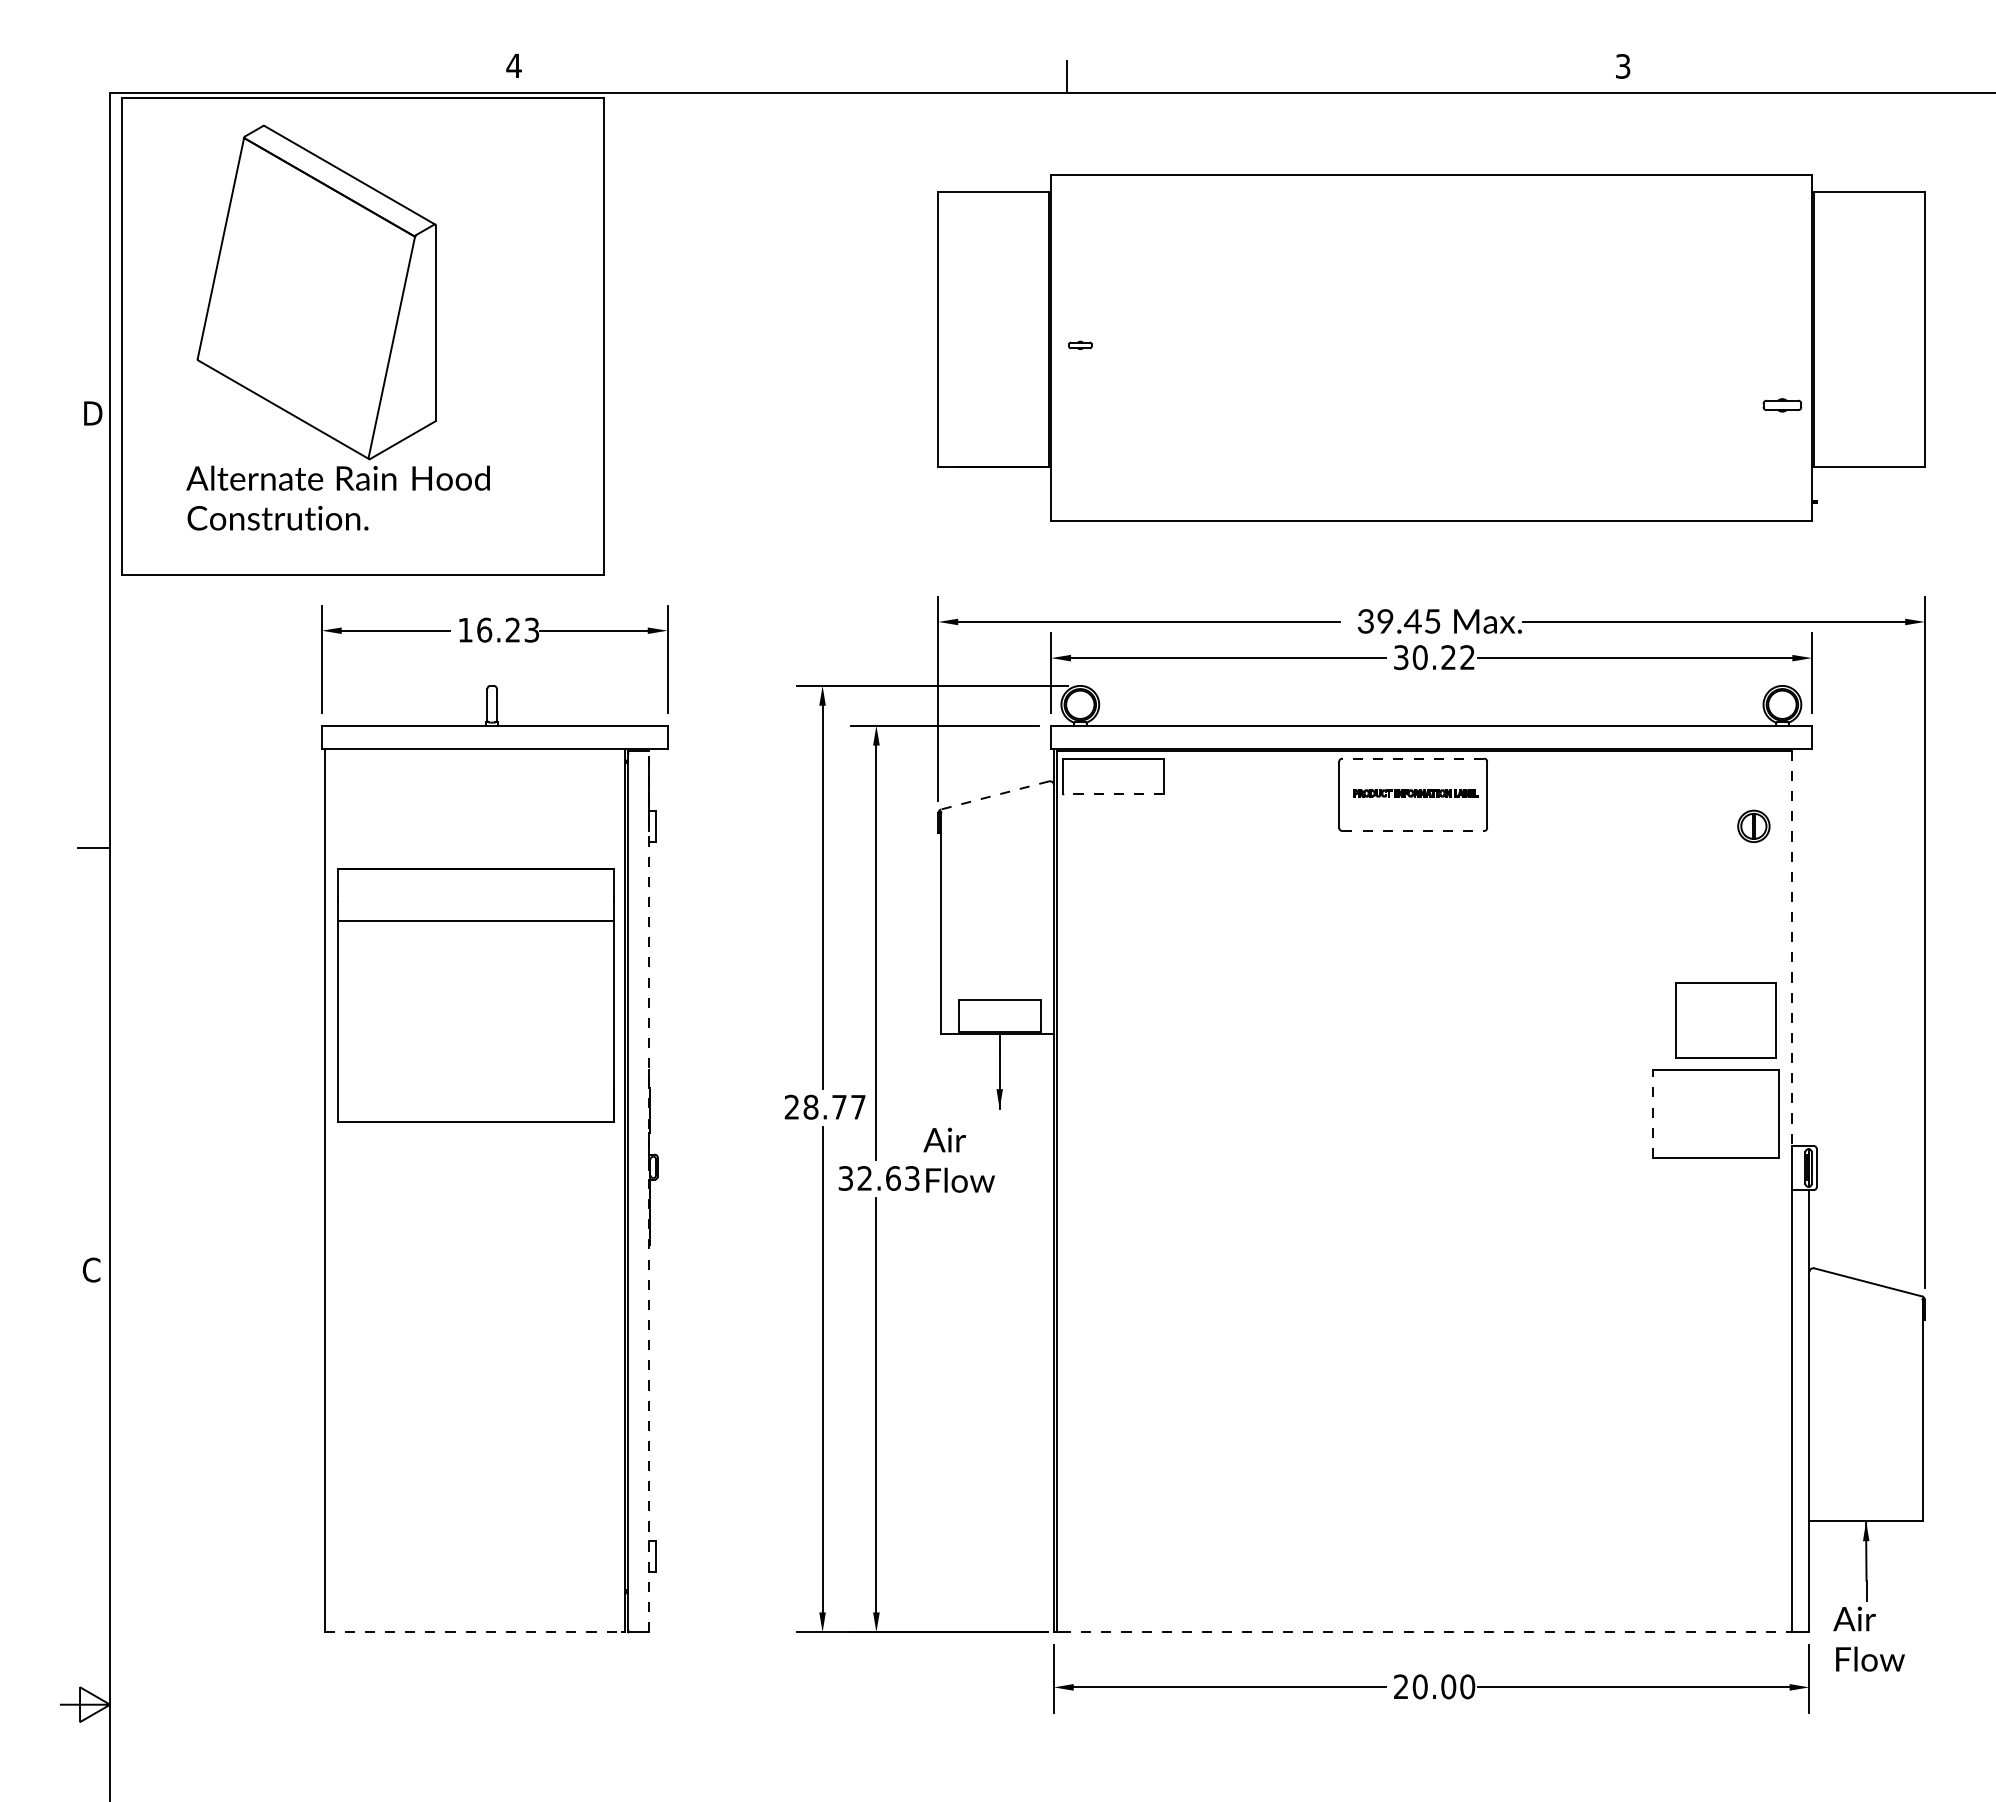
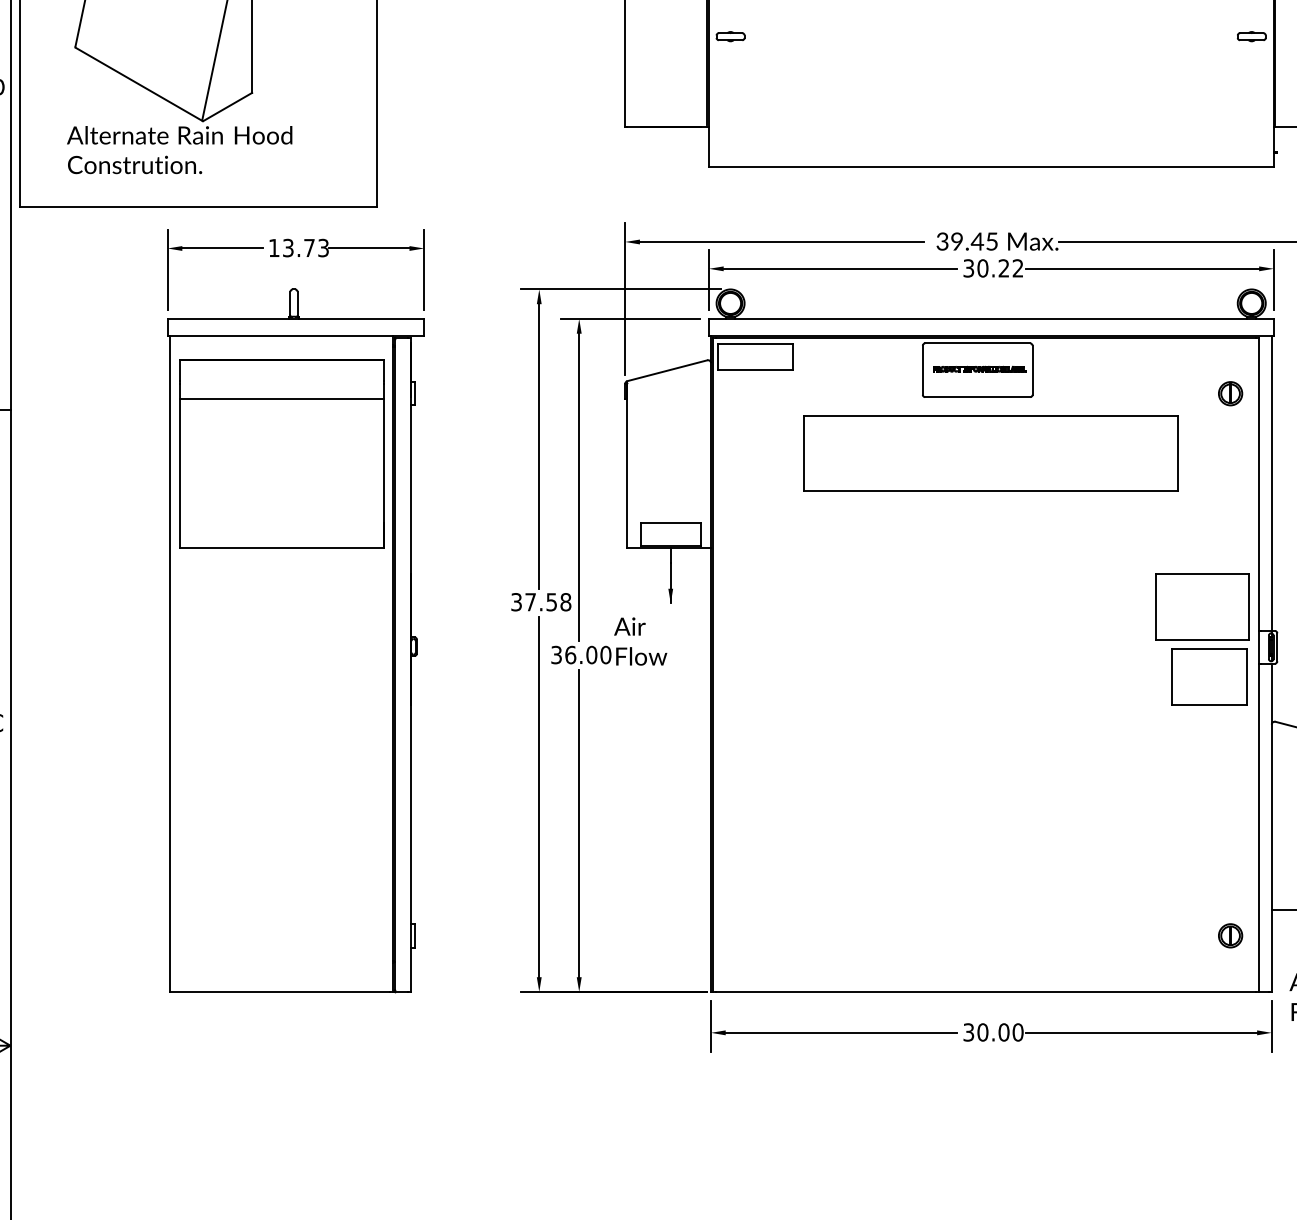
part: (1080, 345) -> (730, 36), size x1.67
part: (1782, 405) -> (1251, 36), moved
text: (498, 629) -> (298, 247), 16.23 -> 13.73
line: (1413, 758) -> (977, 343), dashed -> solid
line: (1113, 794) -> (755, 370), dashed -> solid
line: (995, 795) -> (667, 370), dashed -> solid
line: (1413, 831) -> (977, 397), dashed -> solid
part: (1431, 906) -> (991, 453), added
line: (1809, 947) -> (1271, 483), added
line: (1791, 948) -> (1258, 484), dashed -> solid
part: (475, 995) -> (281, 453), moved
part: (1725, 1020) -> (1209, 676), moved
text: (824, 1106) -> (540, 601), 28.77 -> 37.58
line: (1653, 1113) -> (1156, 606), dashed -> solid
text: (888, 1178) -> (588, 655), 32.63 -> 36.00
line: (649, 1191) -> (410, 664), dashed -> solid
part: (1753, 1556) -> (1230, 935), added
line: (473, 1632) -> (280, 992), dashed -> solid
line: (1424, 1632) -> (986, 992), dashed -> solid
text: (1401, 1686) -> (969, 1032), 20.00 -> 30.00

